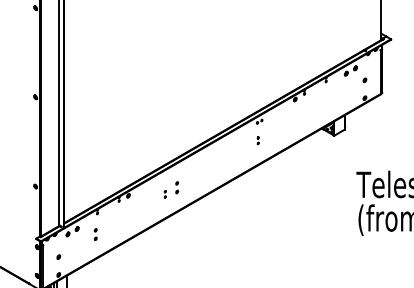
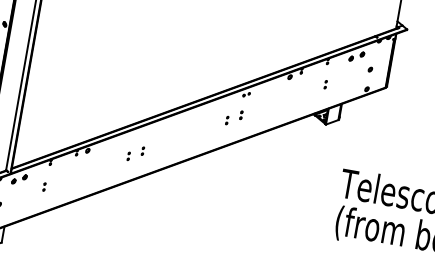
part: (327, 100) -> (325, 84), added
part: (246, 147) -> (227, 120), added
part: (176, 187) -> (142, 150), size x0.62
part: (95, 234) -> (44, 186), size x0.62

